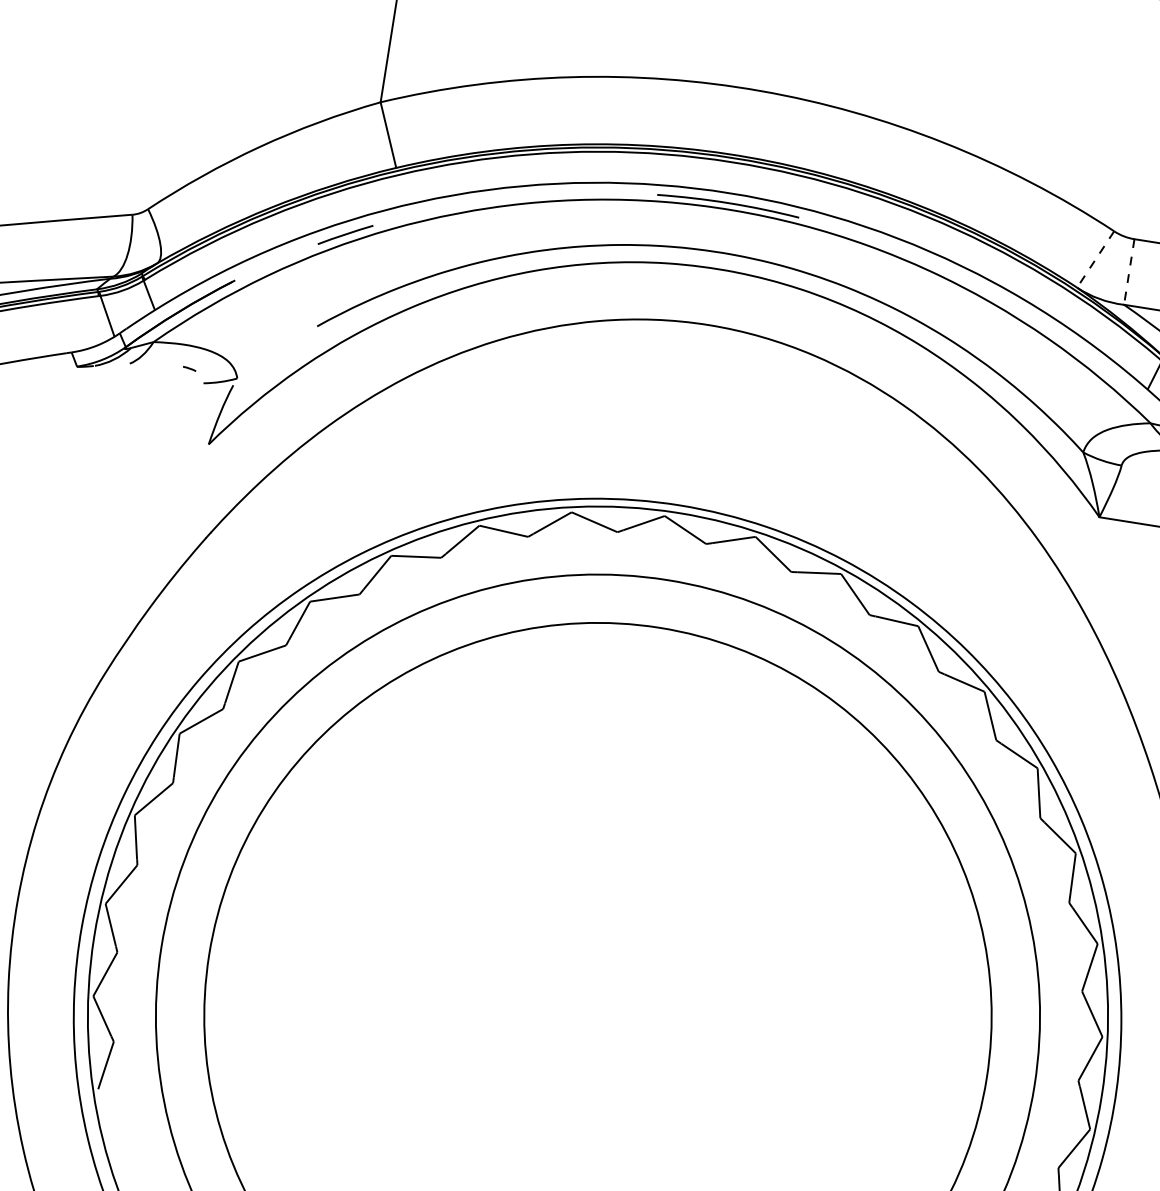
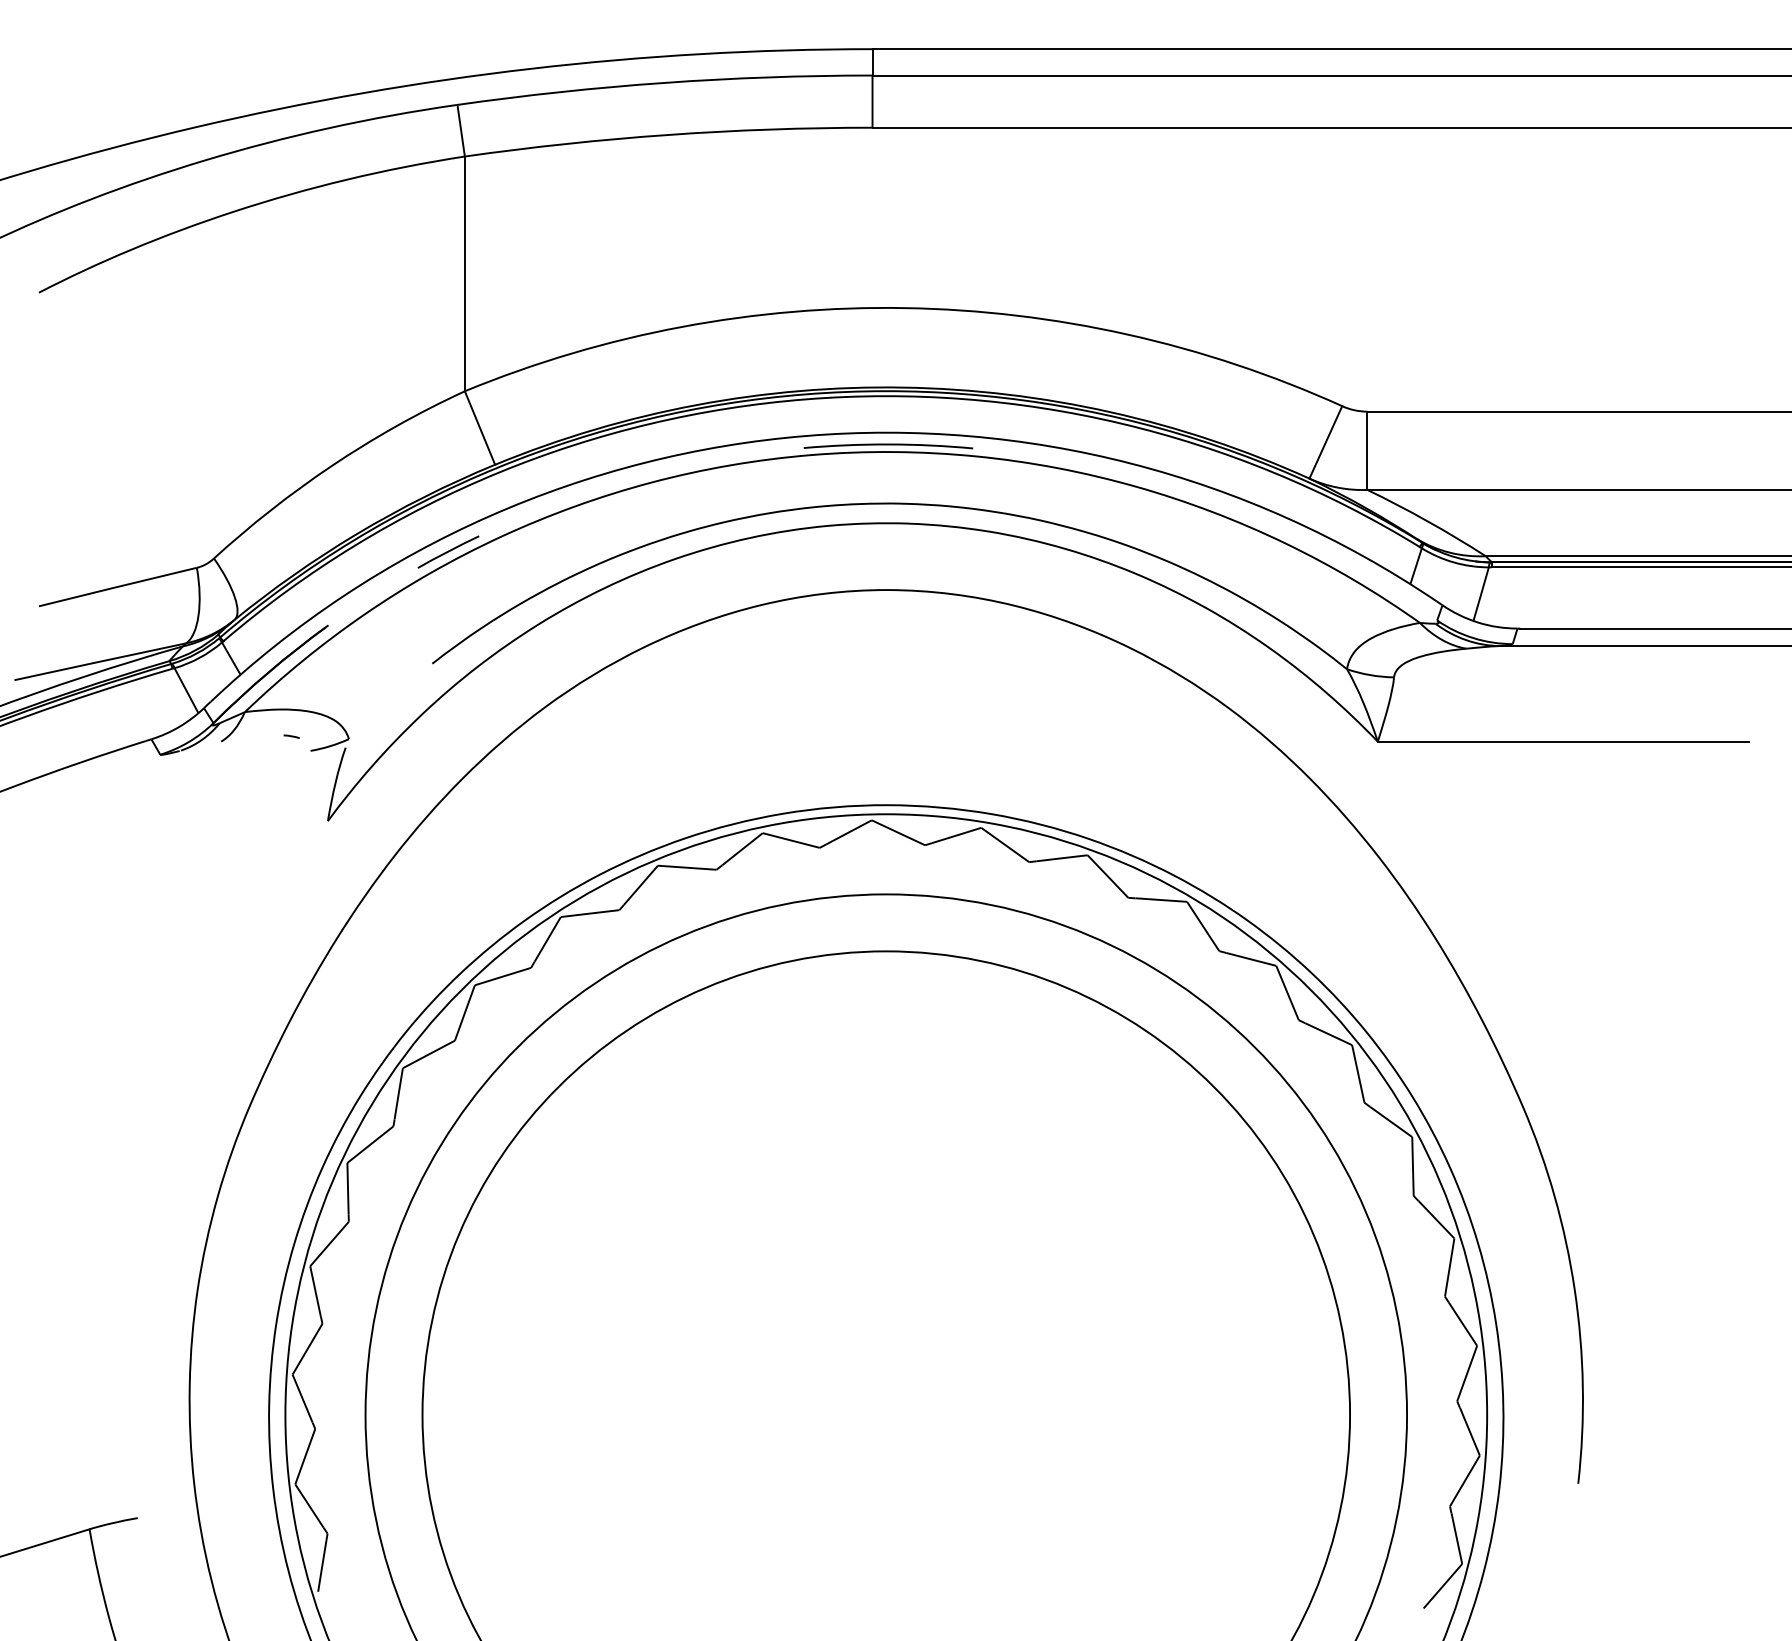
line: (1095, 259) -> (1325, 442), dashed -> solid
line: (1129, 272) -> (1367, 451), dashed -> solid

